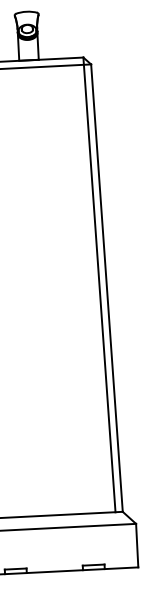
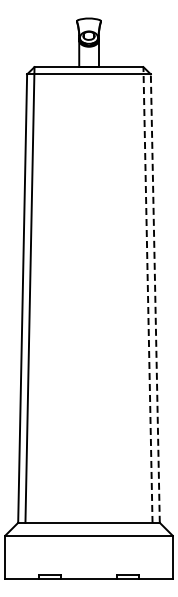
line: (99, 285) -> (148, 295), solid -> dashed
line: (107, 288) -> (155, 298), solid -> dashed

